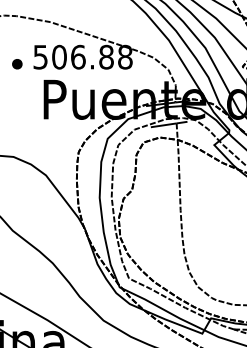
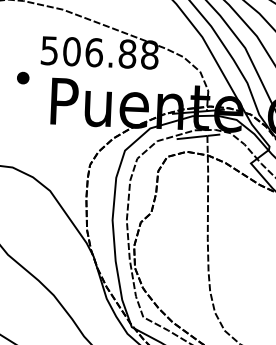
part: (17, 64) -> (23, 78), moved

